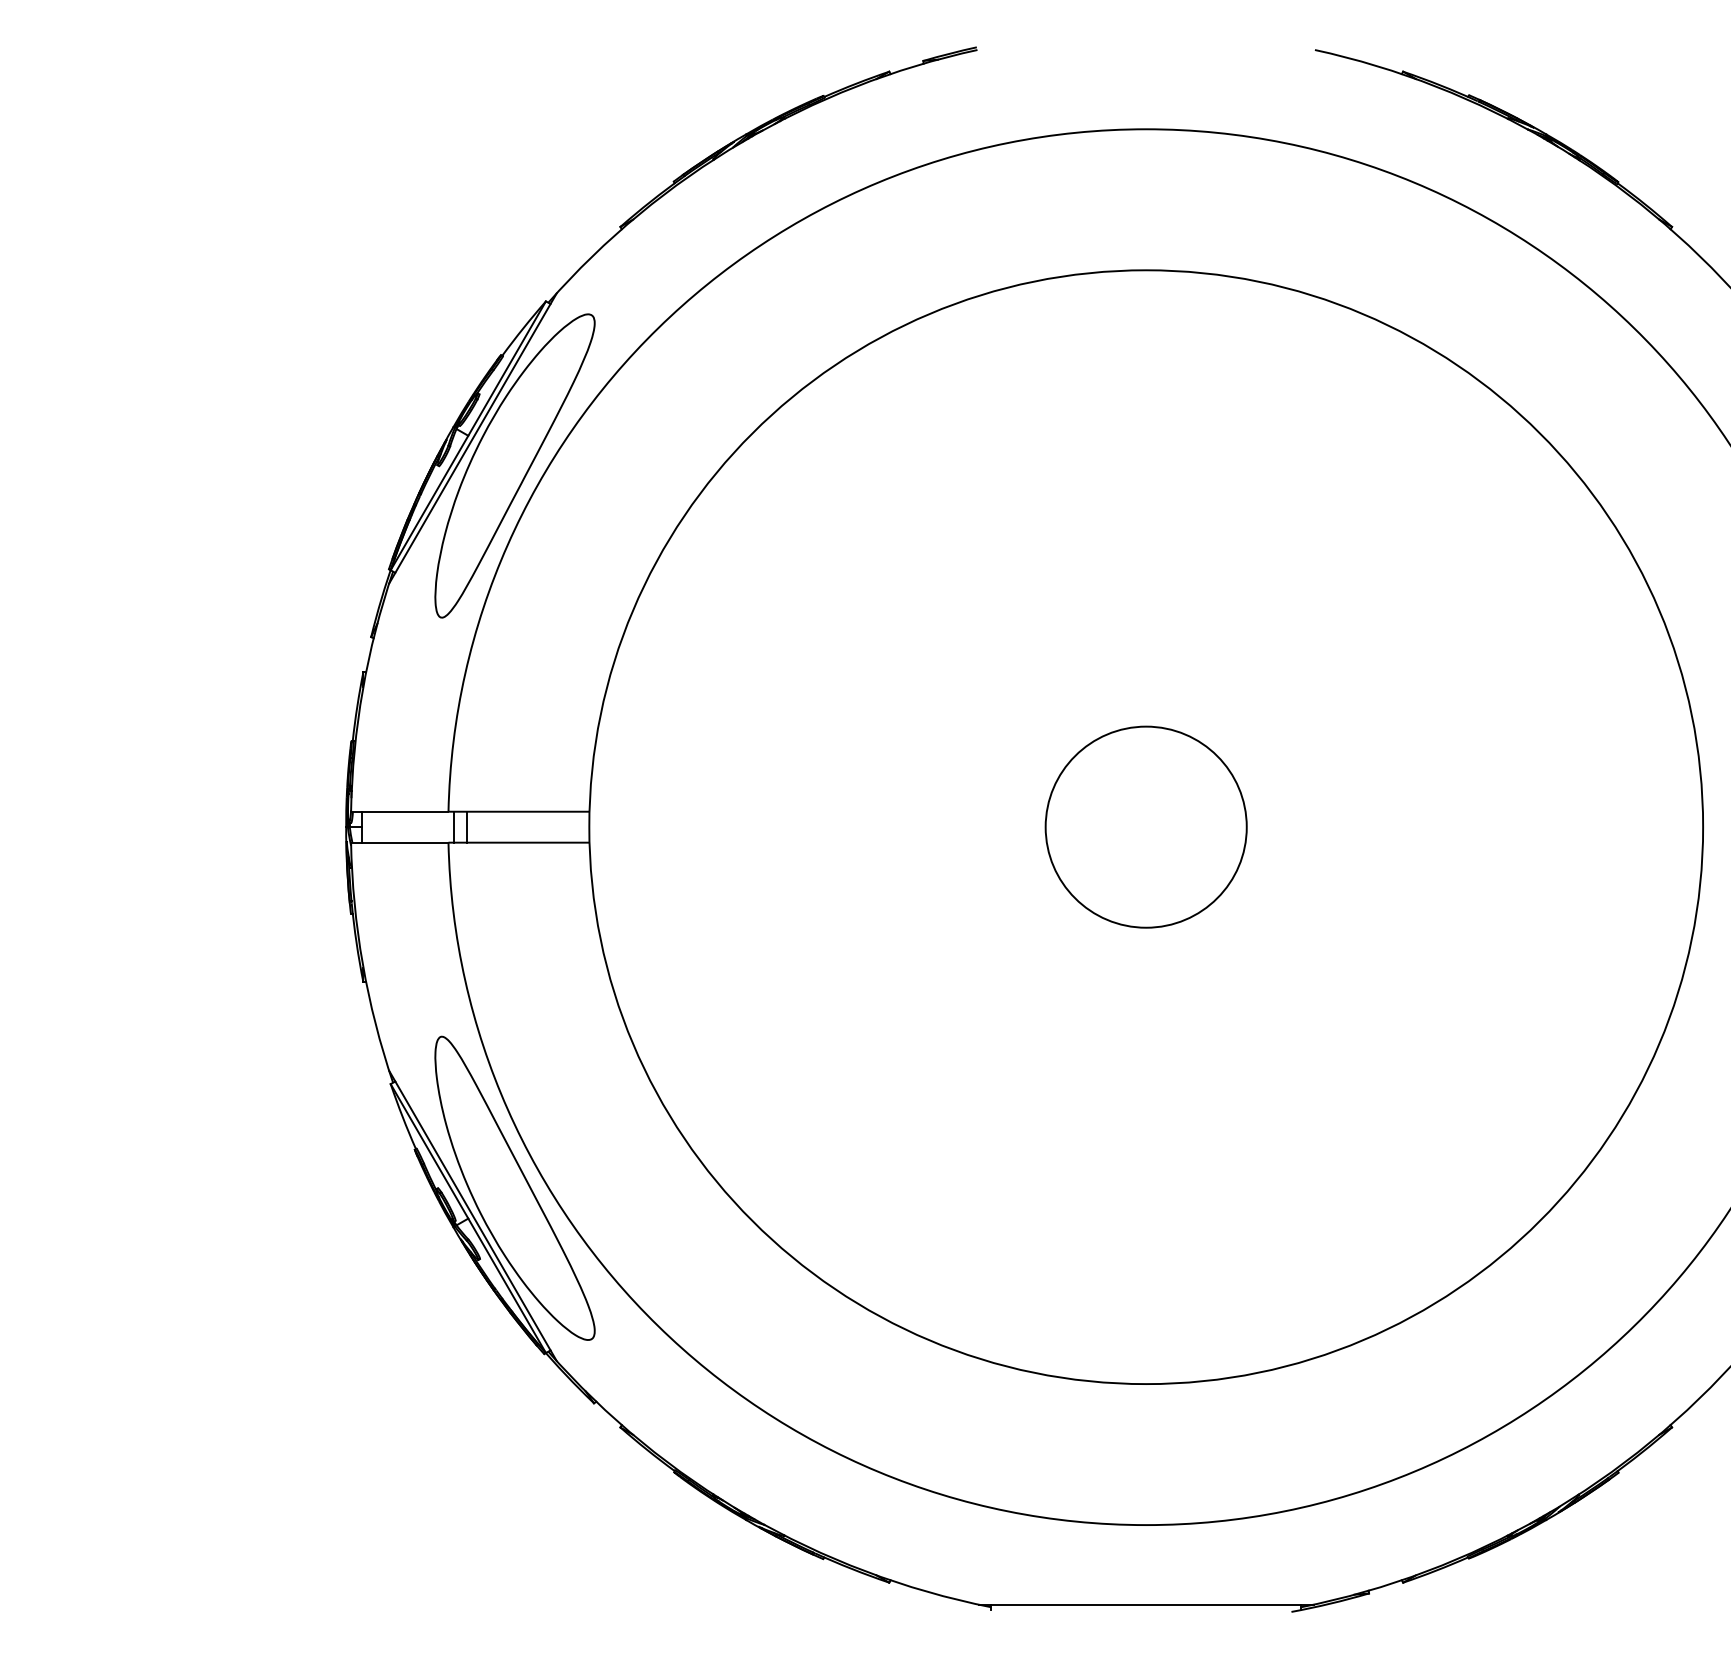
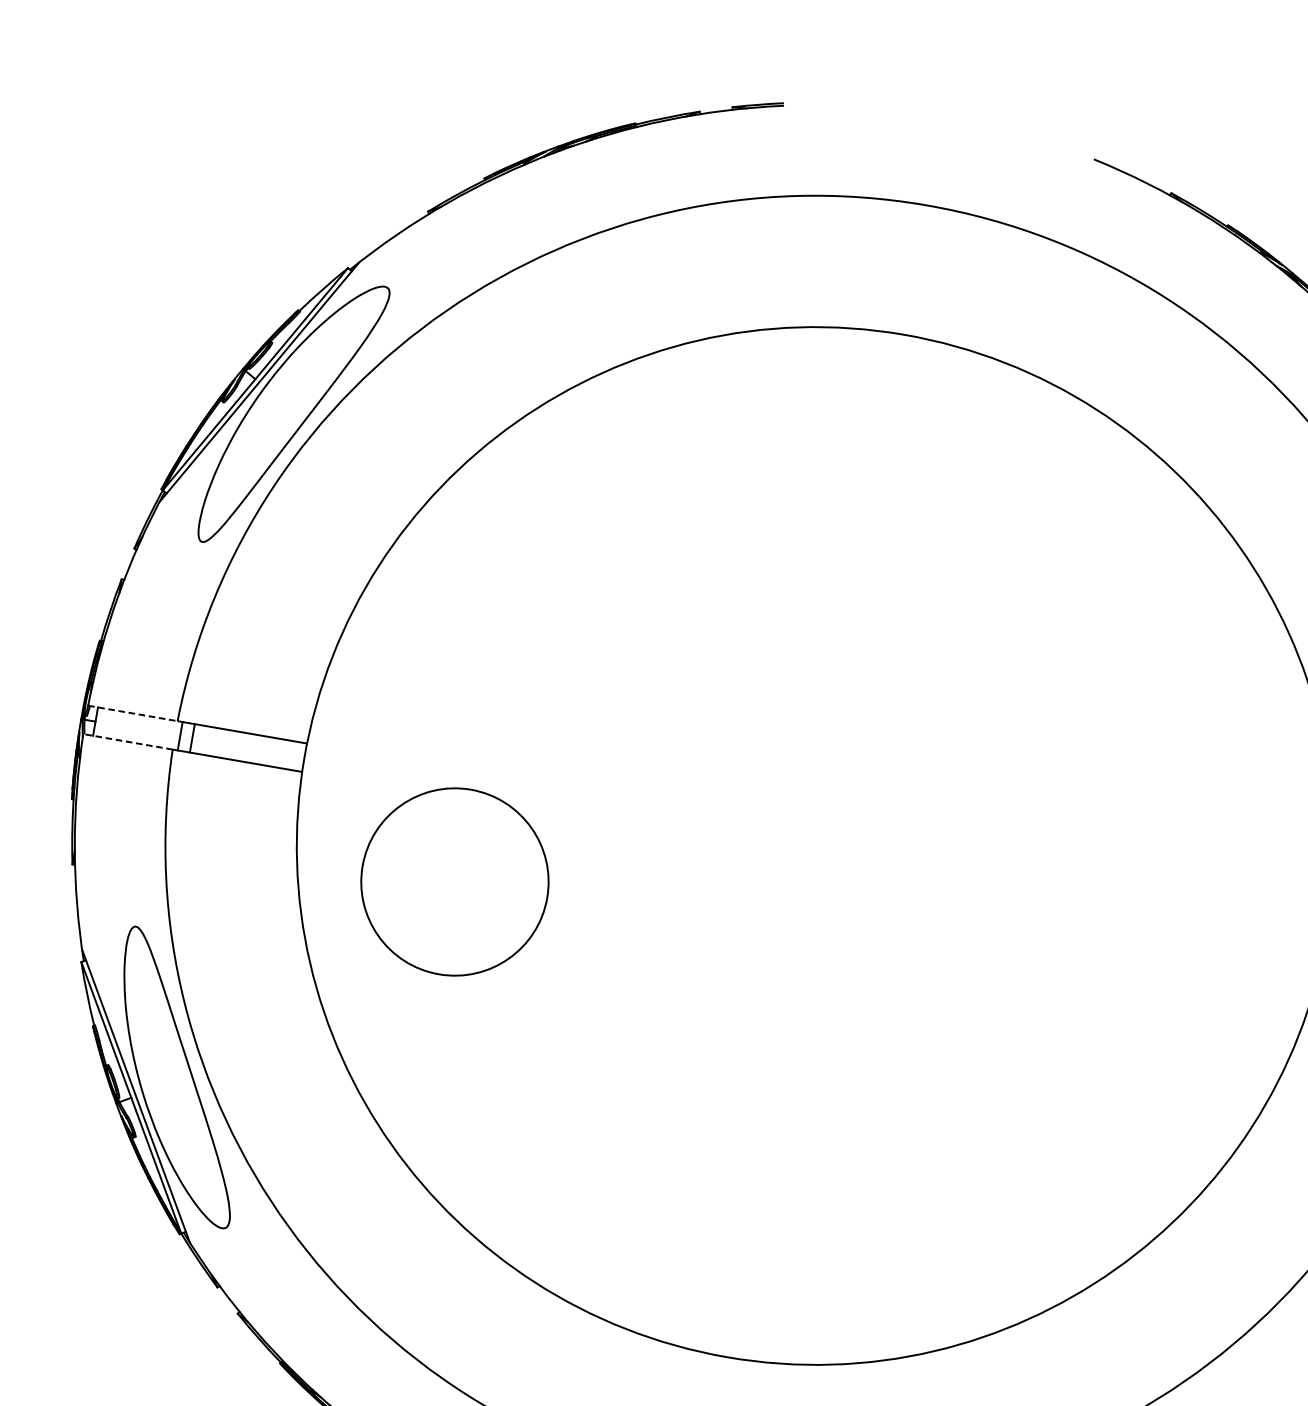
line: (399, 811) -> (132, 713), solid -> dashed
circle: (1145, 826) -> (454, 881), moved
line: (399, 842) -> (127, 741), solid -> dashed

